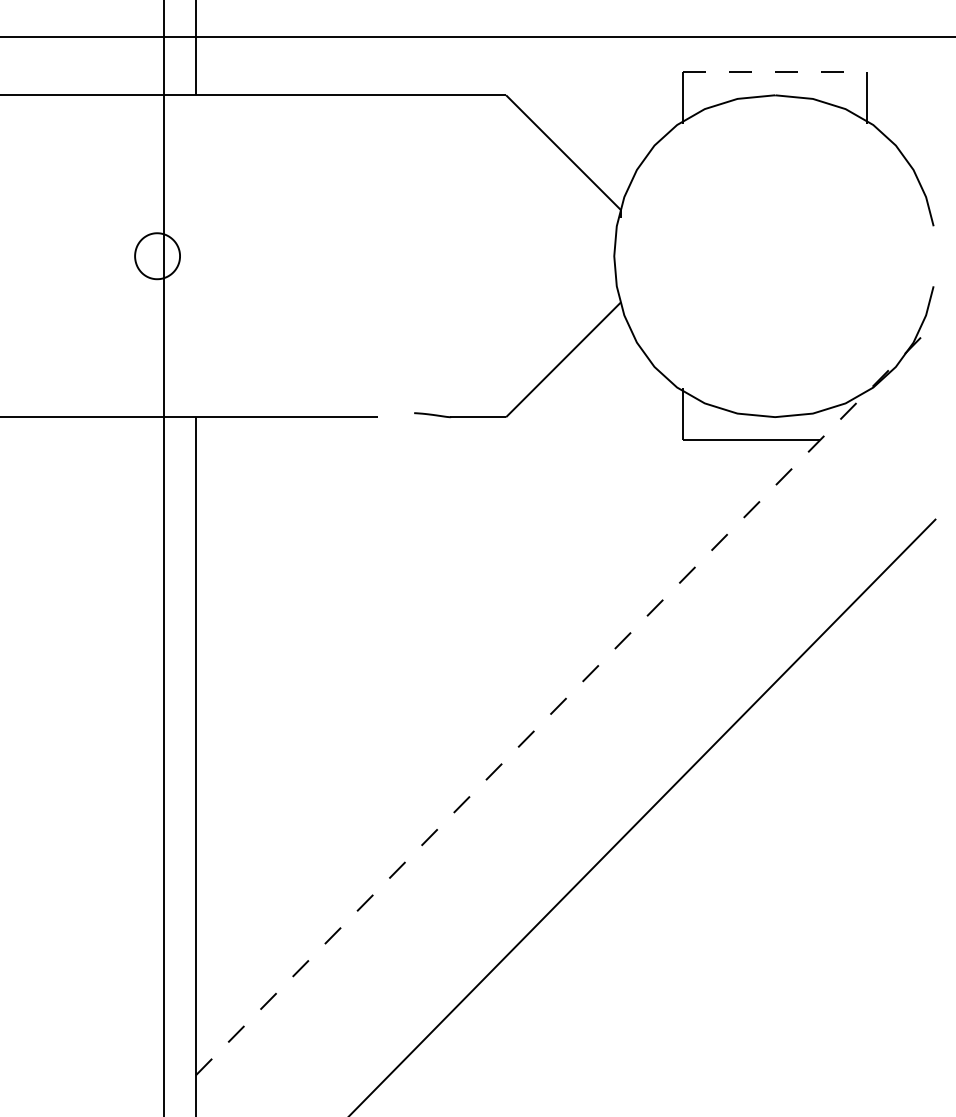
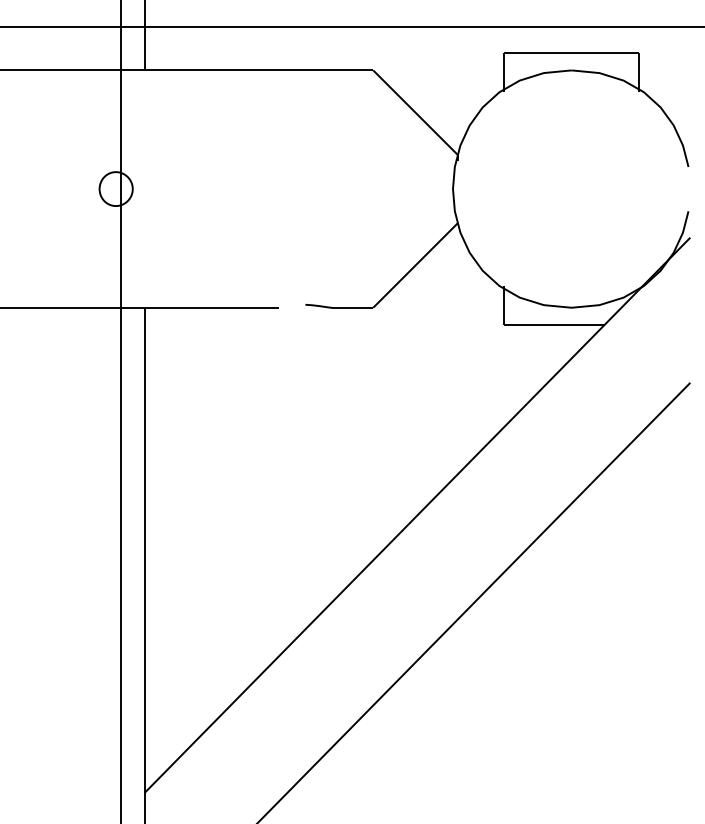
line: (774, 72) -> (571, 53), dashed -> solid
line: (566, 698) -> (417, 515), dashed -> solid

